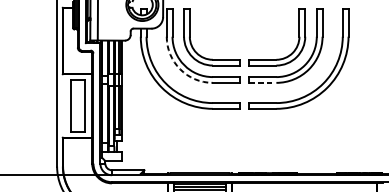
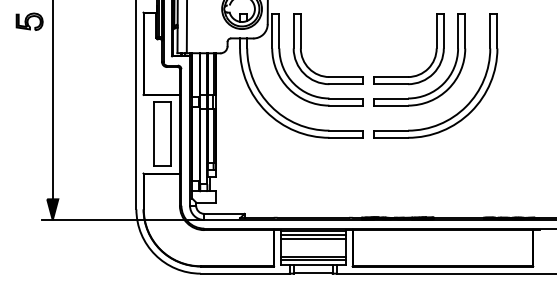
arc: (179, 69) -> (288, 88), dashed -> solid
line: (263, 82) -> (391, 105), dashed -> solid

